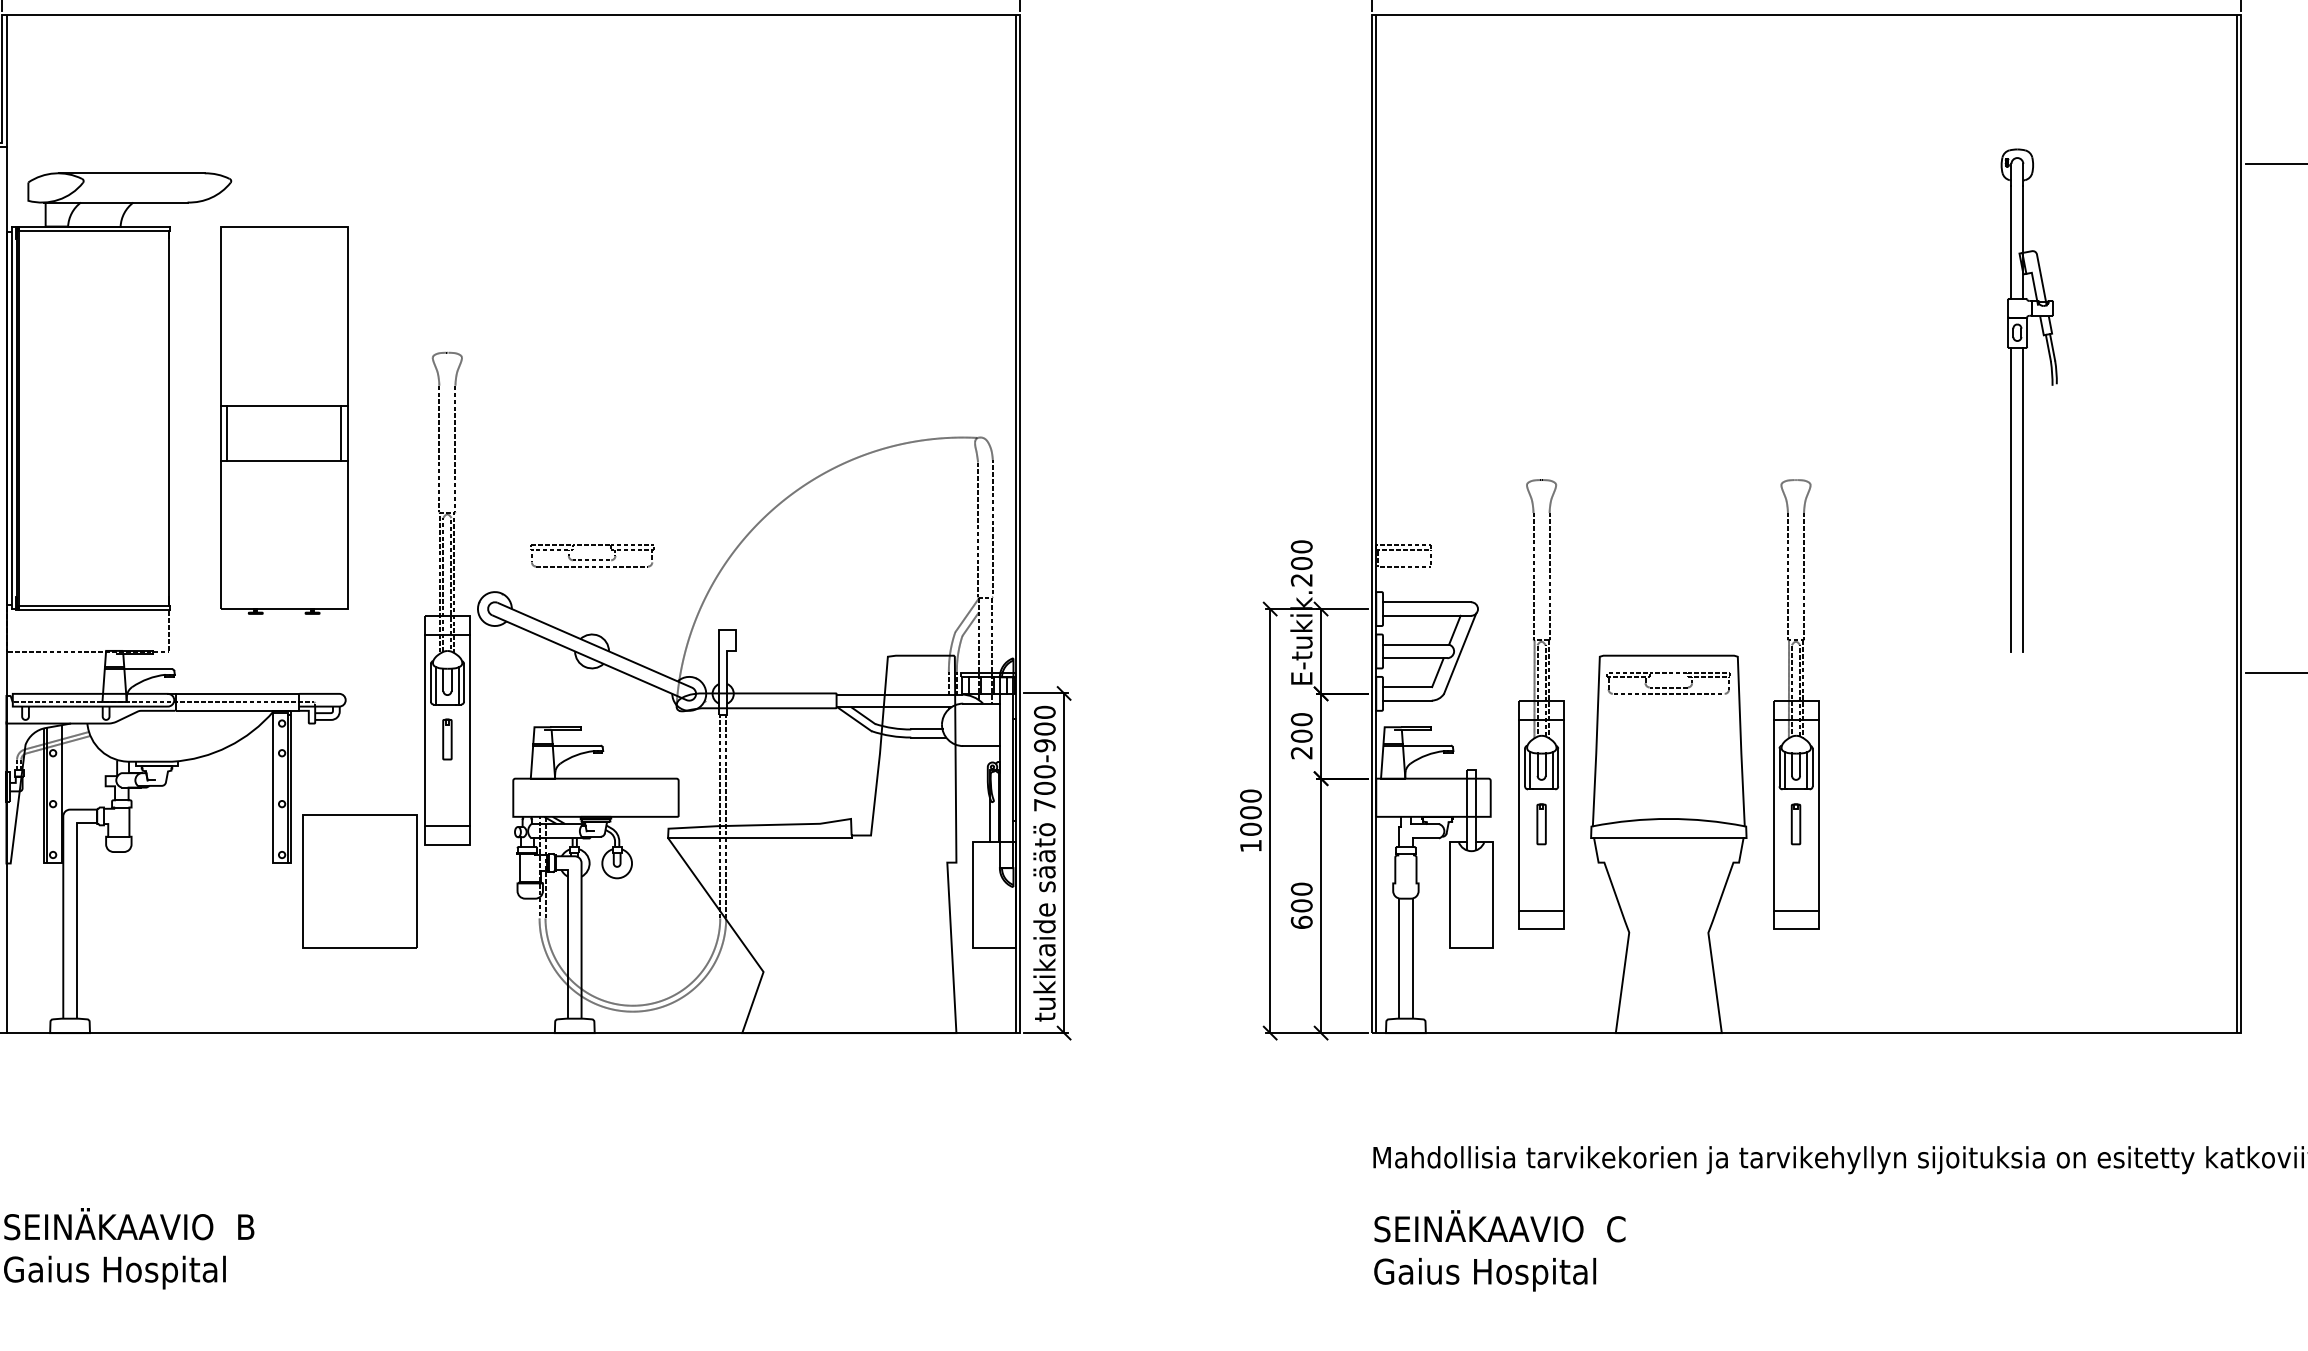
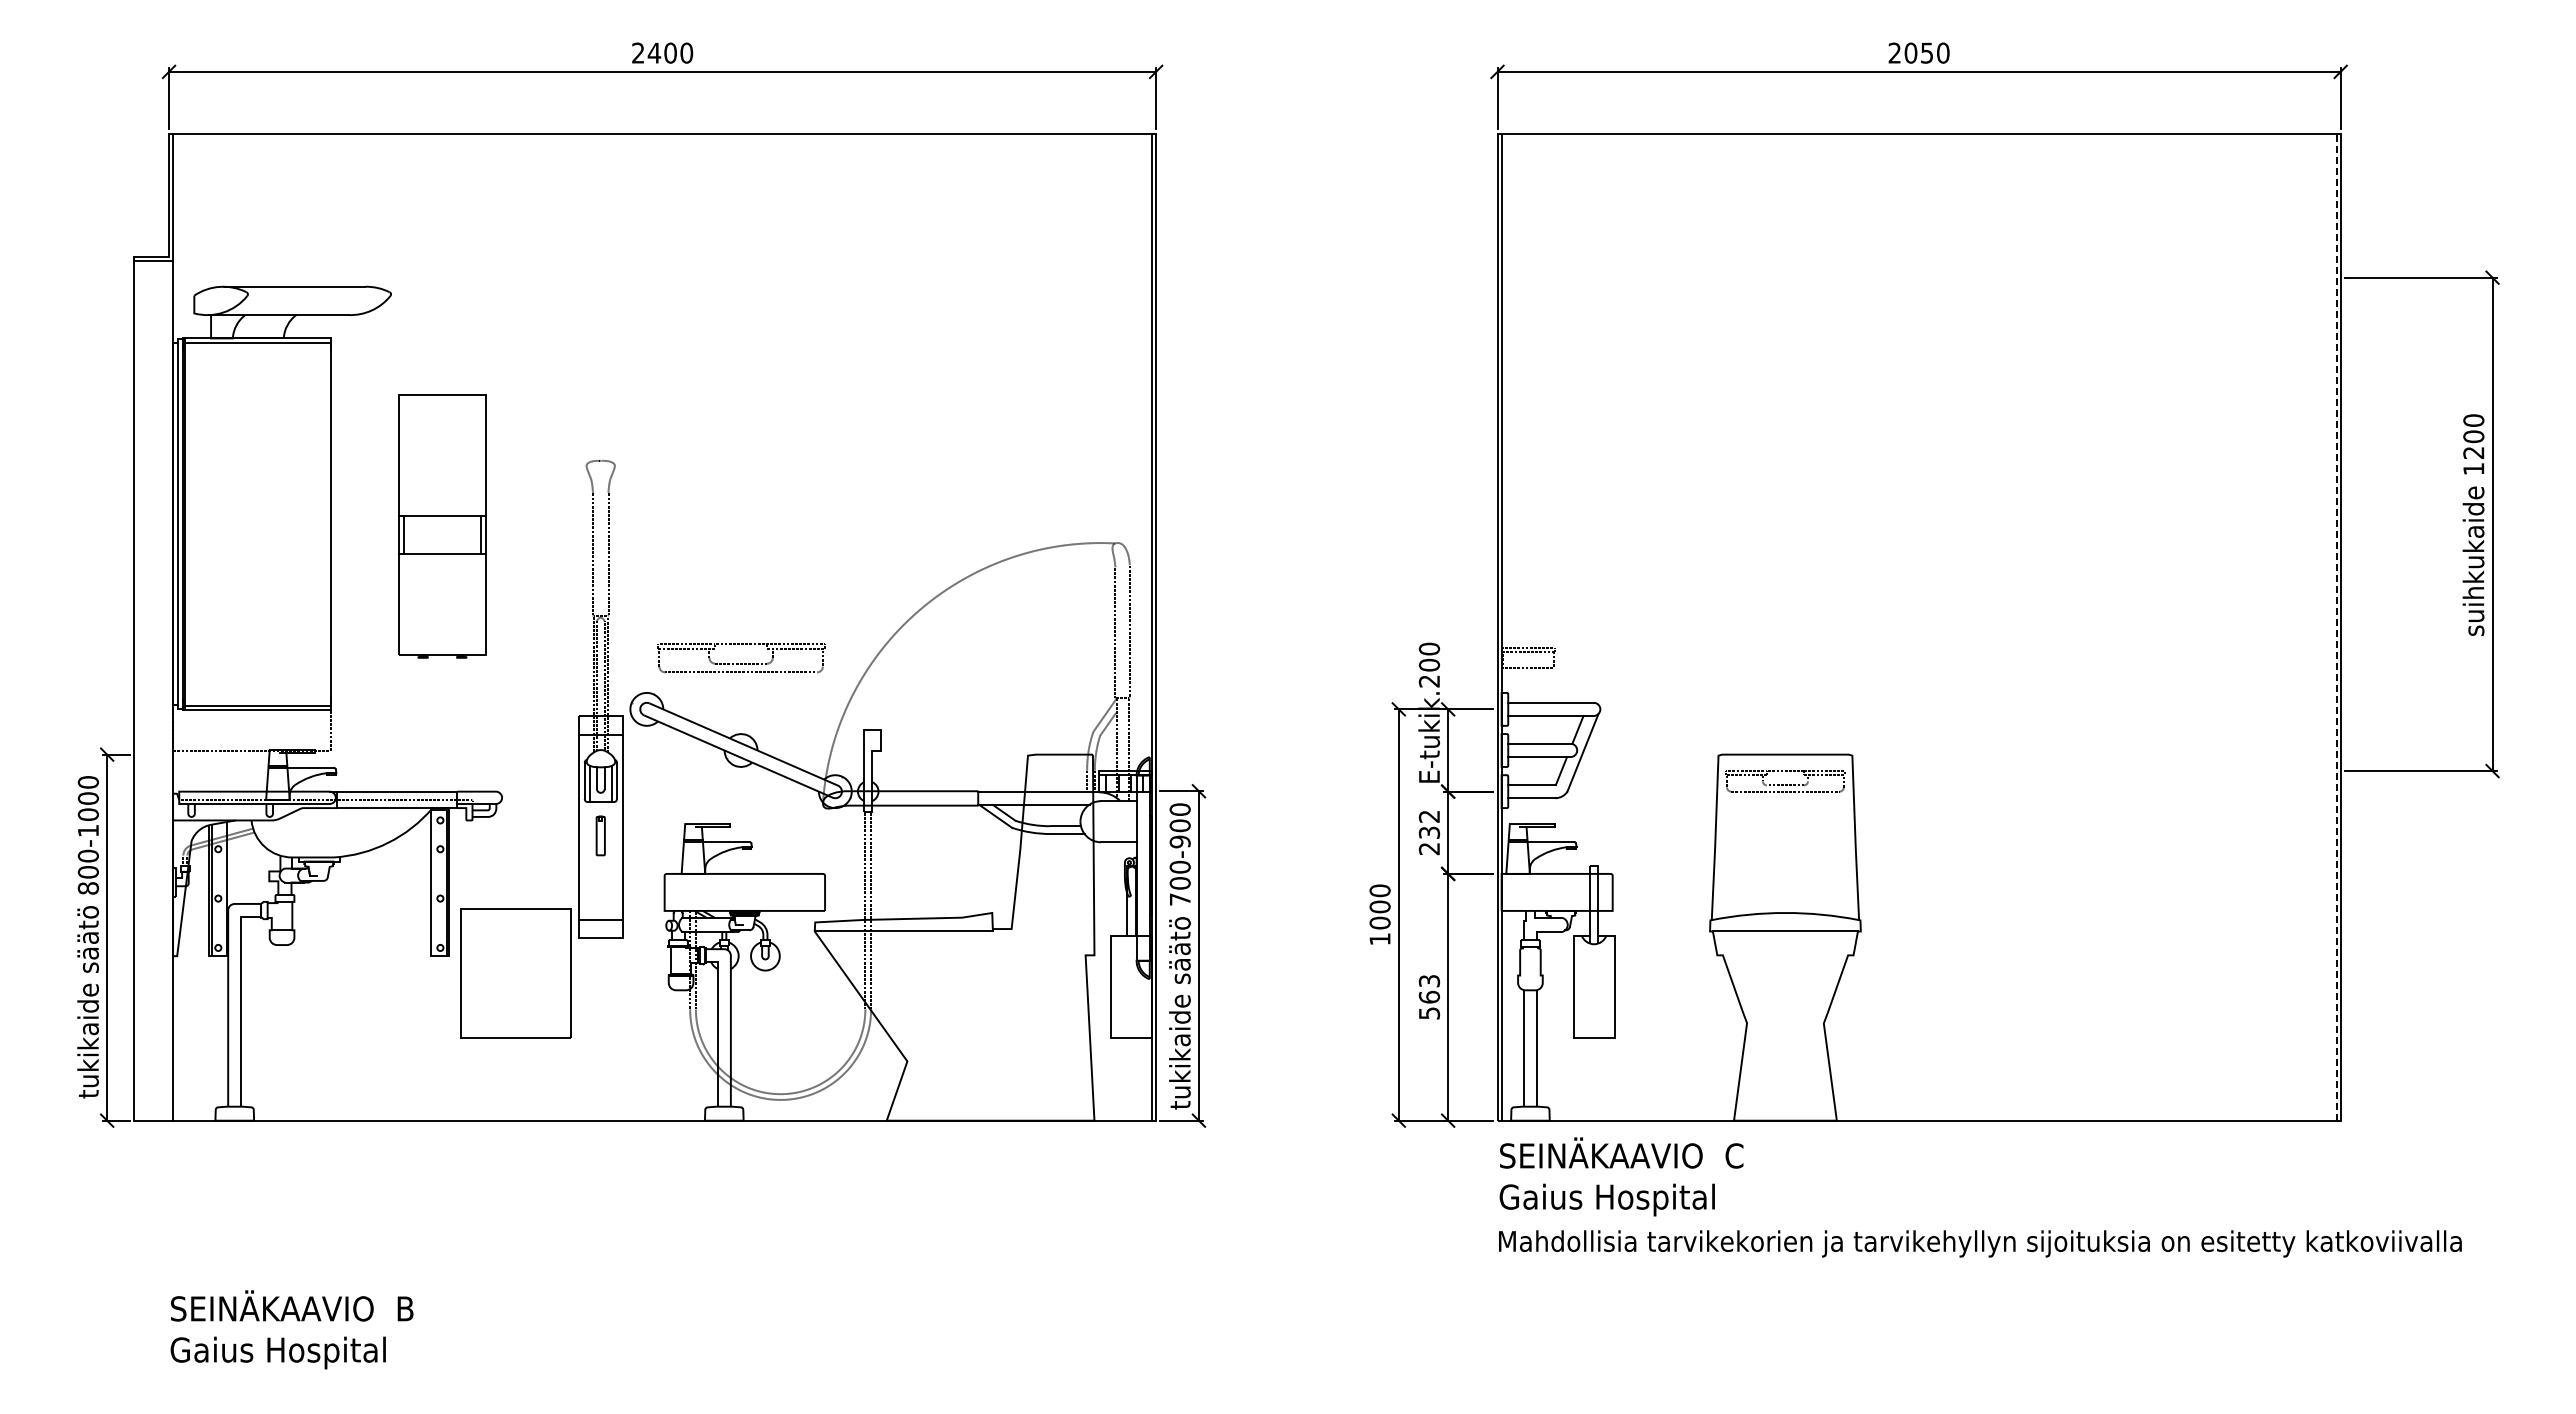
part: (2028, 399) -> (2134, 506), removed
part: (284, 420) -> (442, 526), size x0.7
line: (2236, 524) -> (2336, 627), solid -> dashed
part: (591, 555) -> (740, 657), size x1.4
part: (1541, 704) -> (1661, 801), removed
part: (1795, 704) -> (1908, 801), removed
text: (1301, 727) -> (1429, 824), 200 -> 232
text: (1301, 905) -> (1429, 996), 600 -> 563
text: (1499, 1250) -> (1621, 1176), moved

